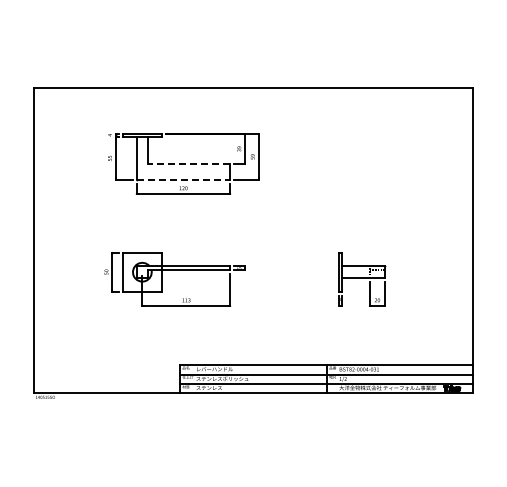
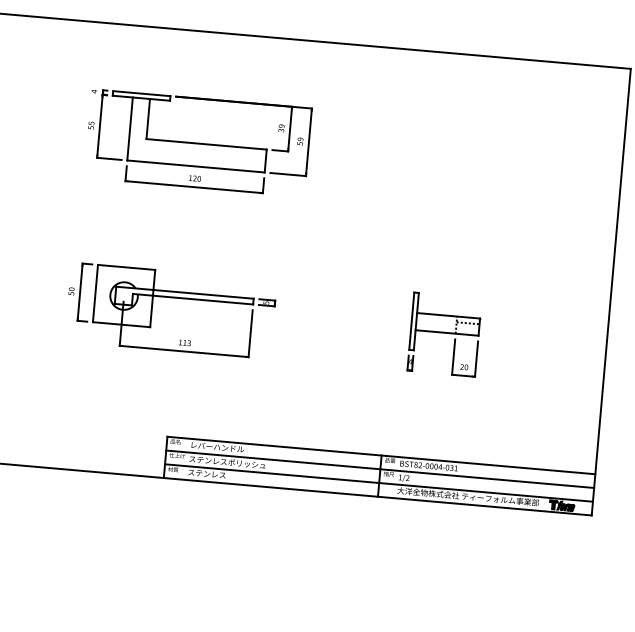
line: (188, 164) -> (205, 144), dashed -> solid
line: (183, 180) -> (195, 167), dashed -> solid

